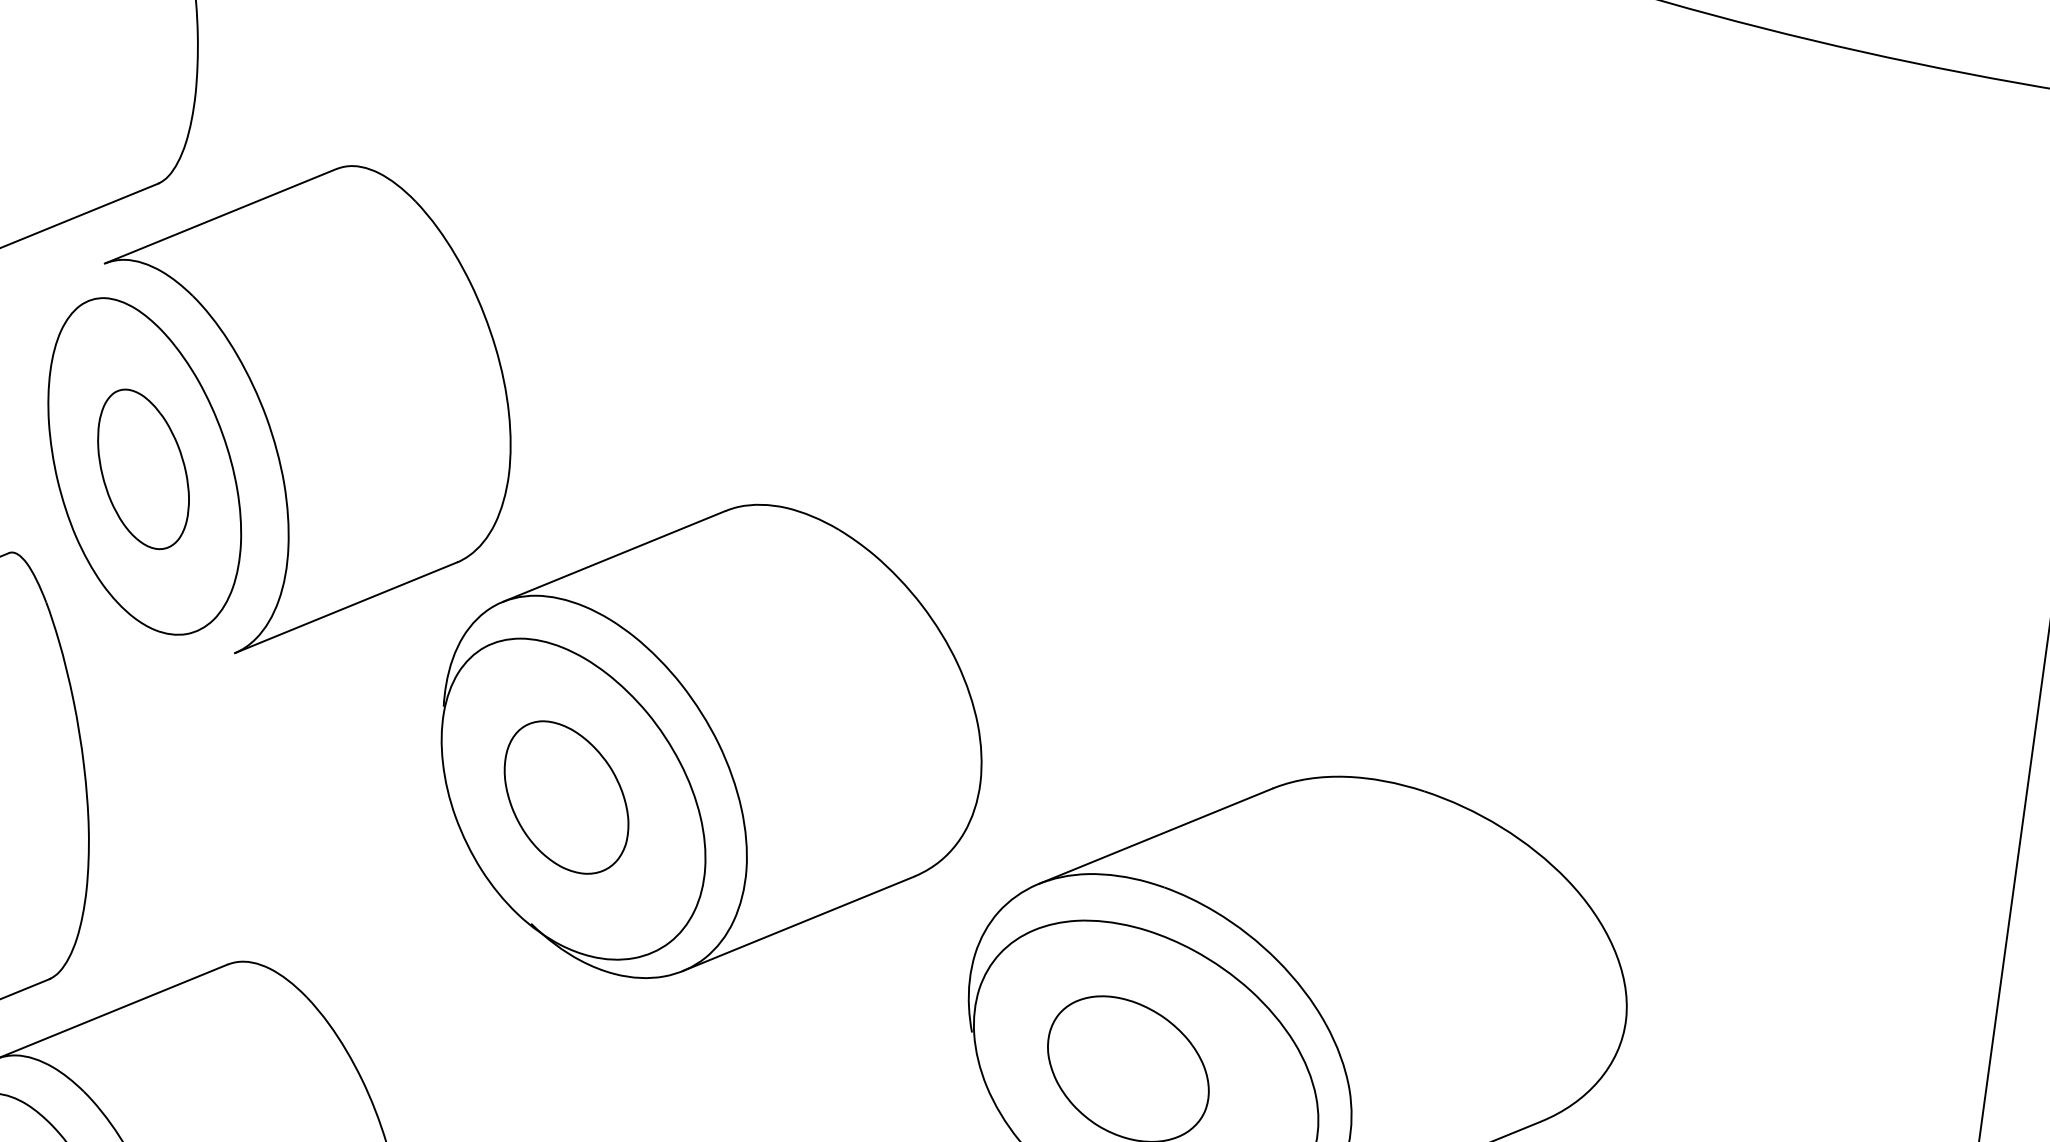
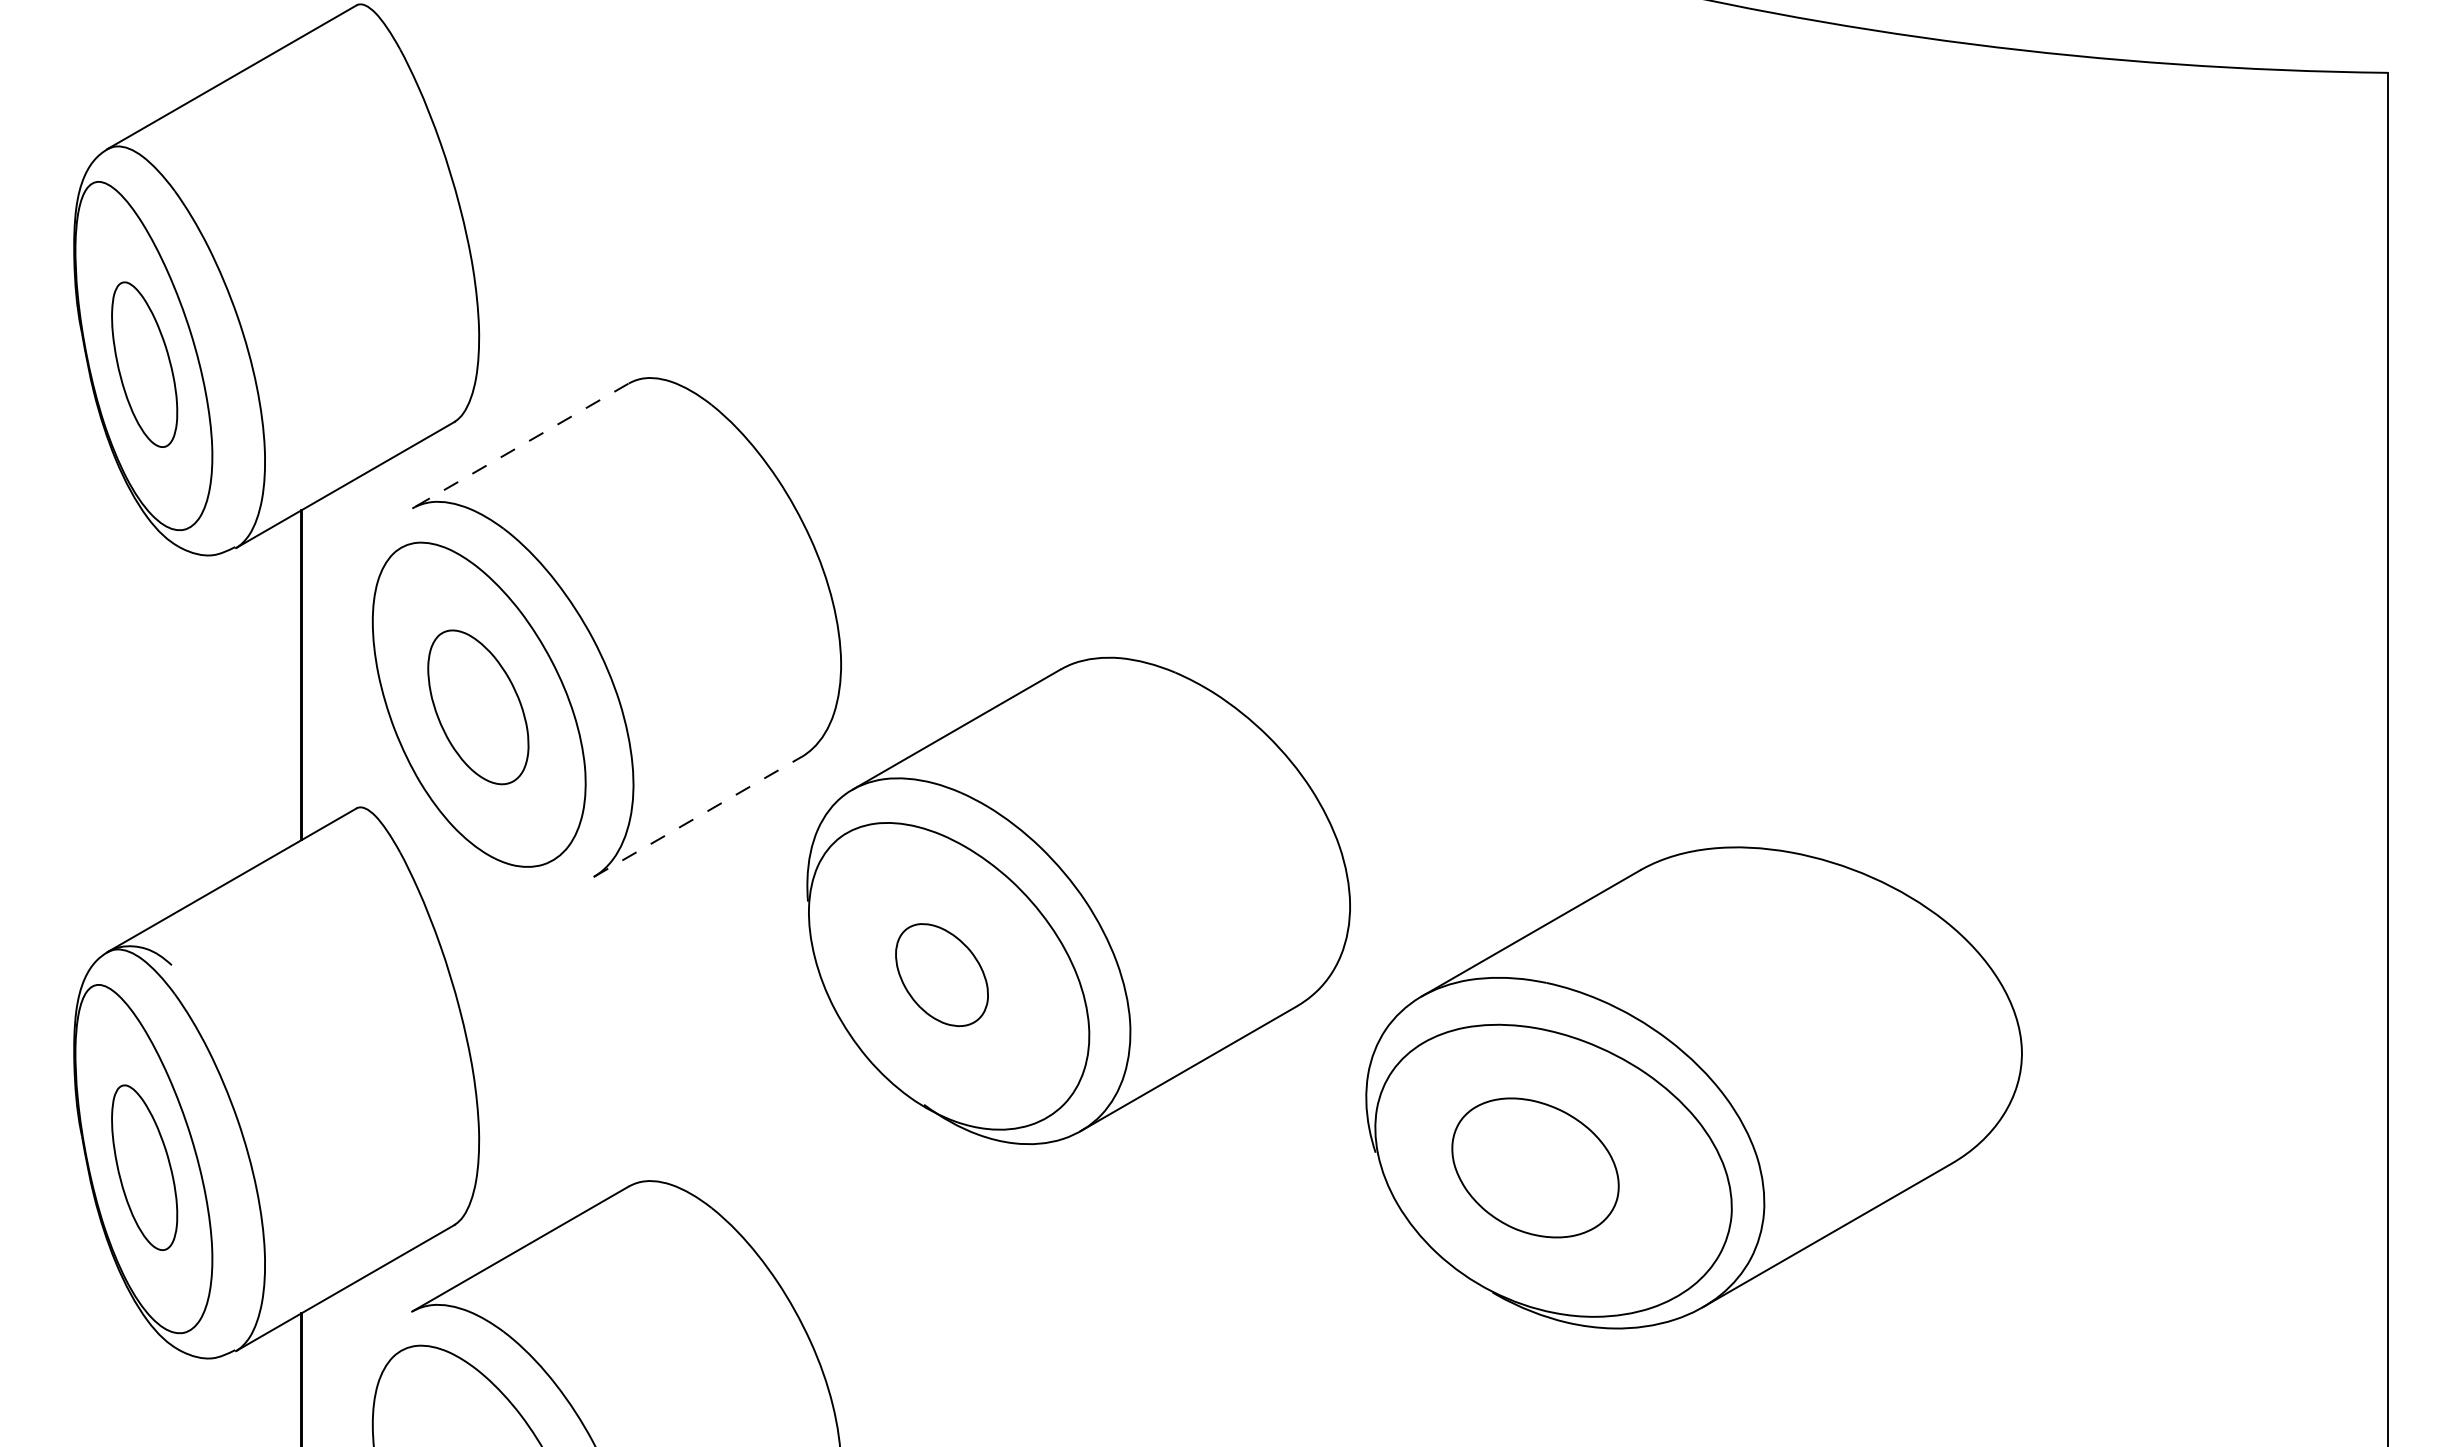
line: (220, 216) -> (520, 446), solid -> dashed
line: (346, 607) -> (698, 816), solid -> dashed
part: (566, 797) -> (941, 974), size x0.7

